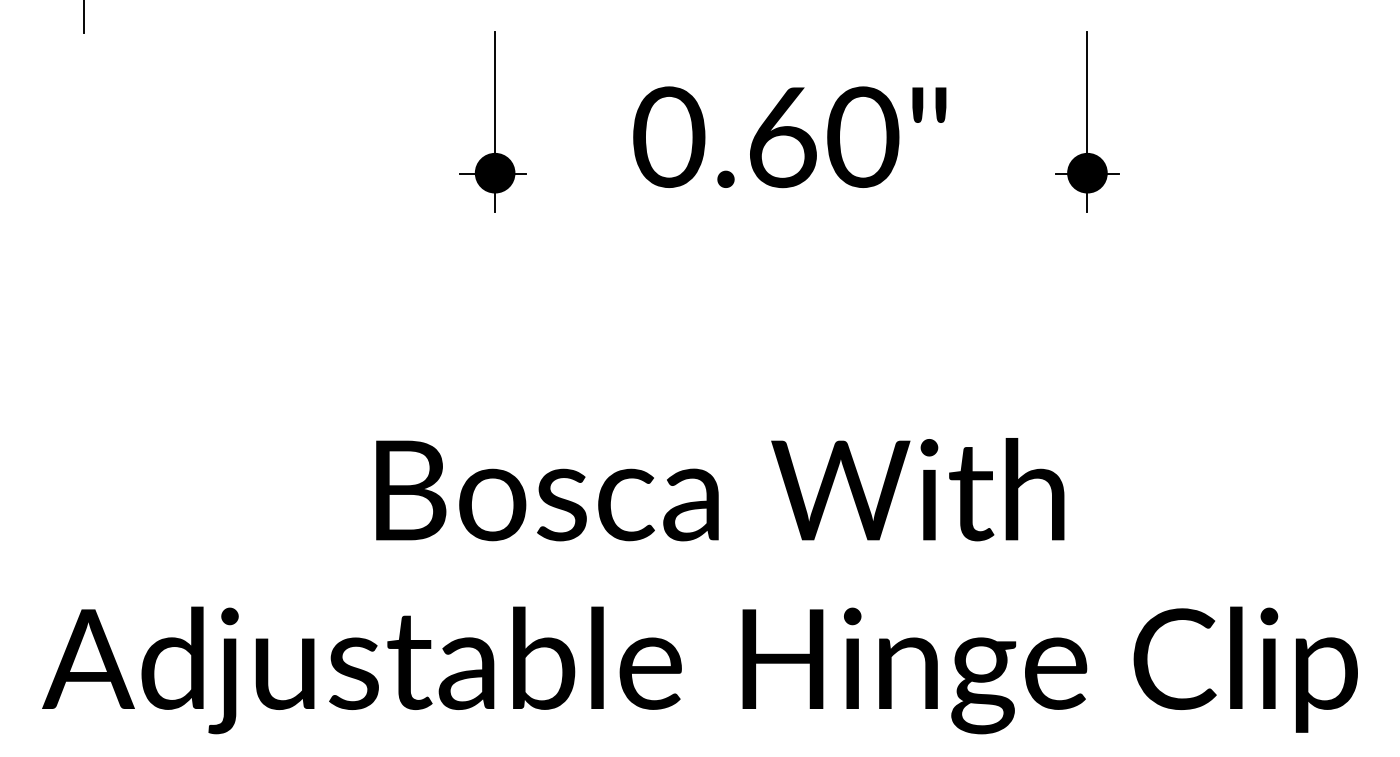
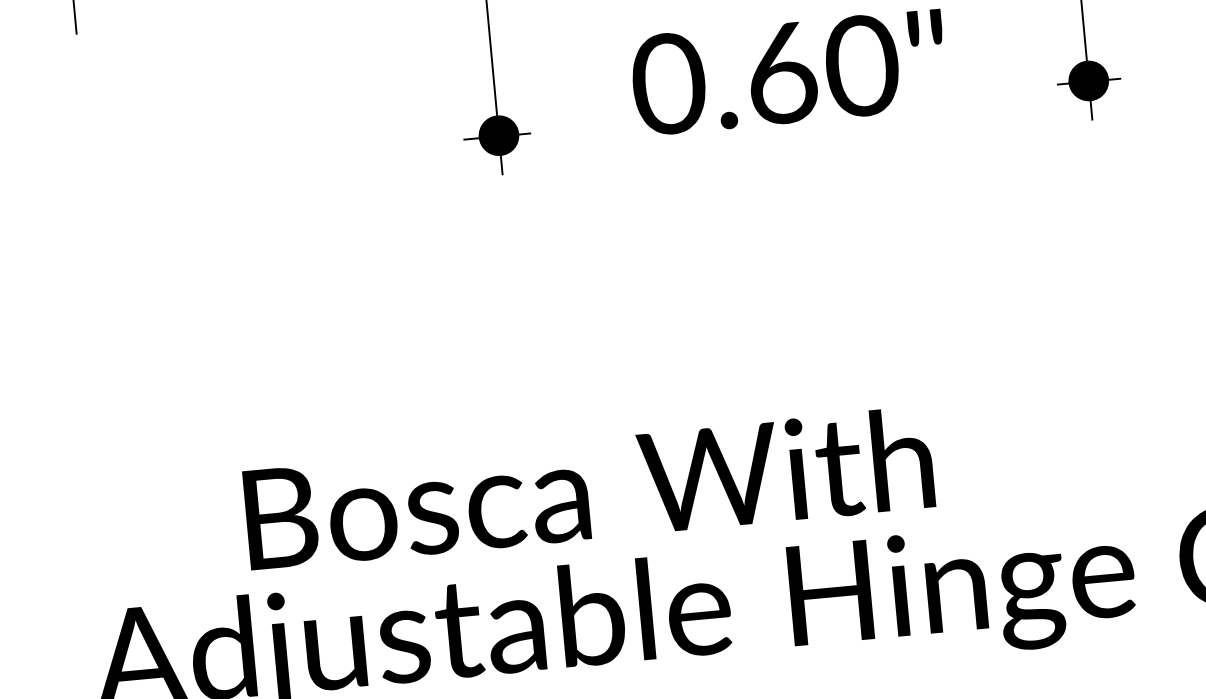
text: (720, 489) -> (589, 488), moved

